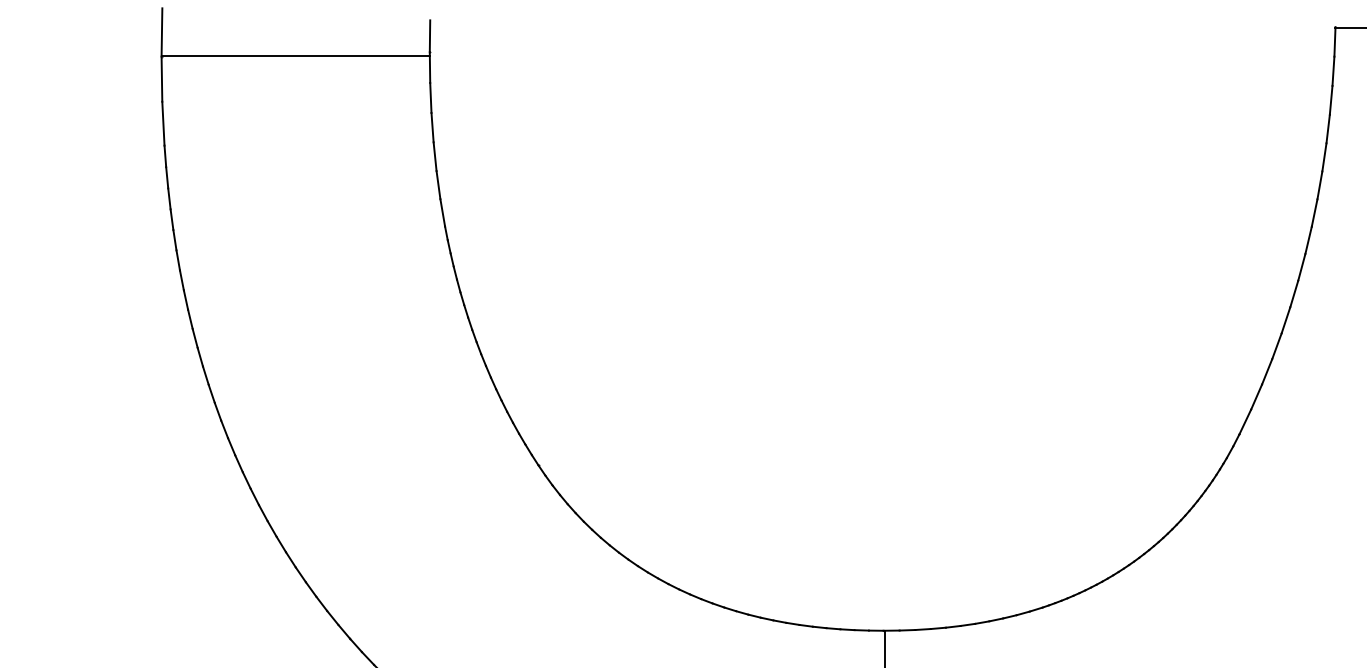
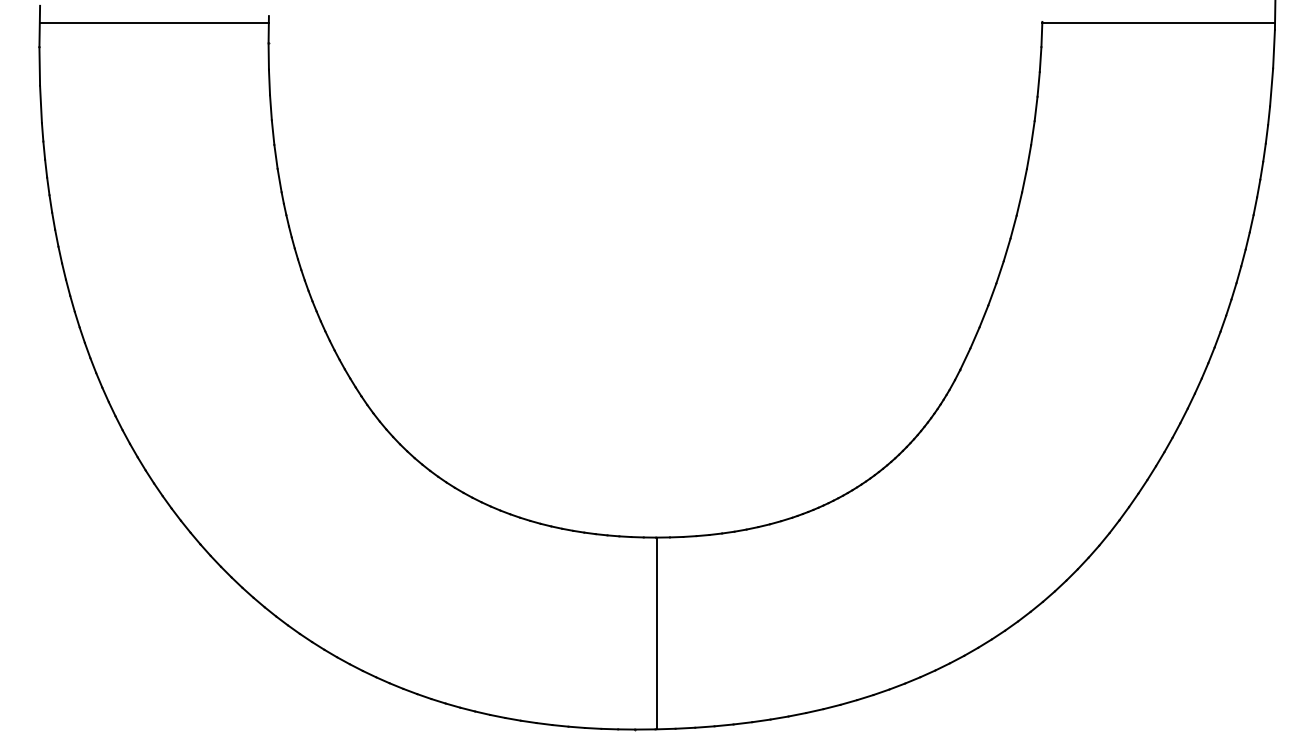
line: (295, 55) -> (153, 22), moved

